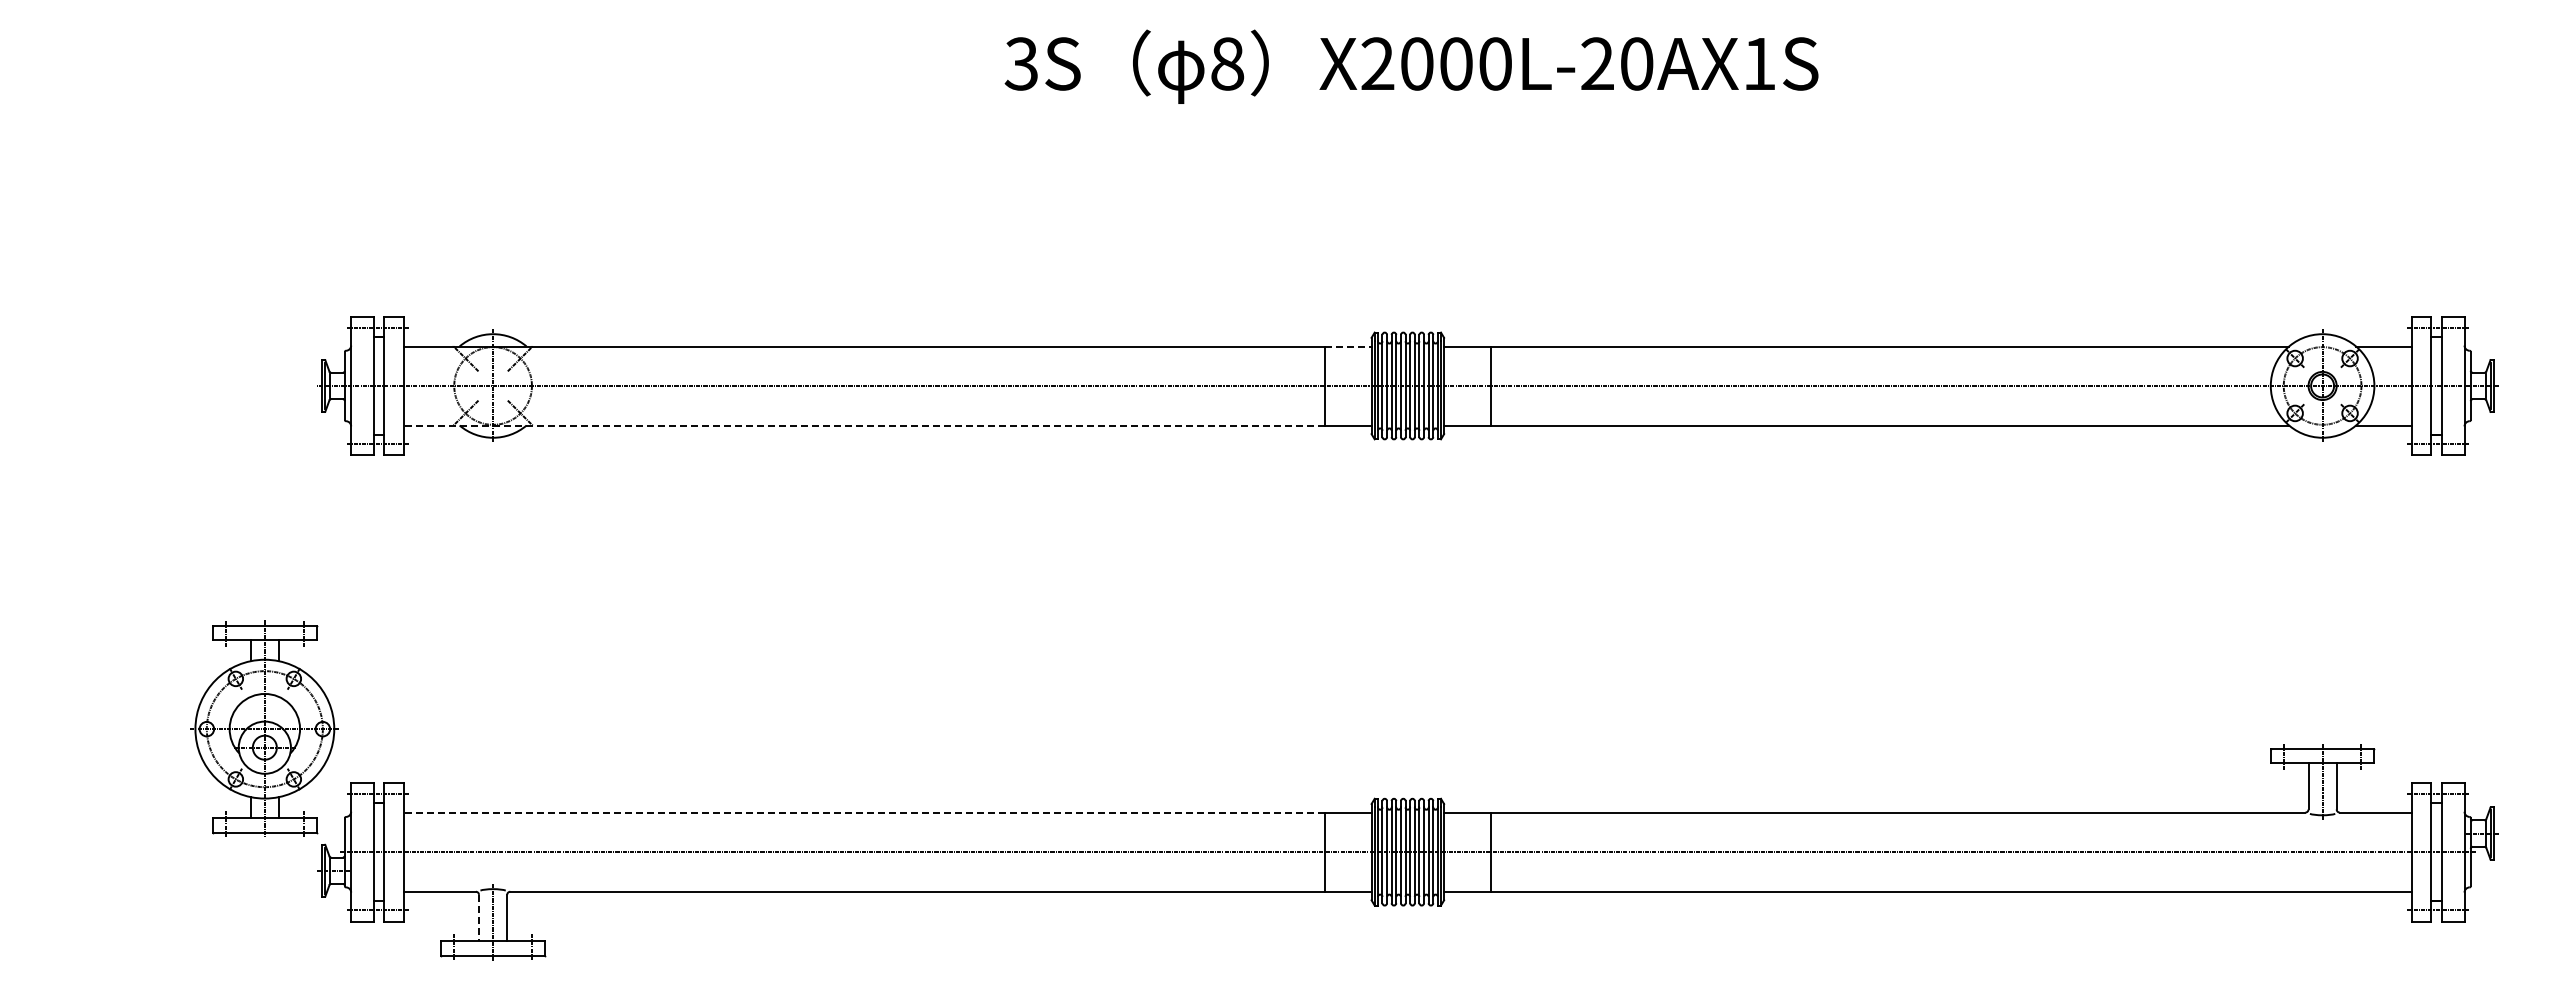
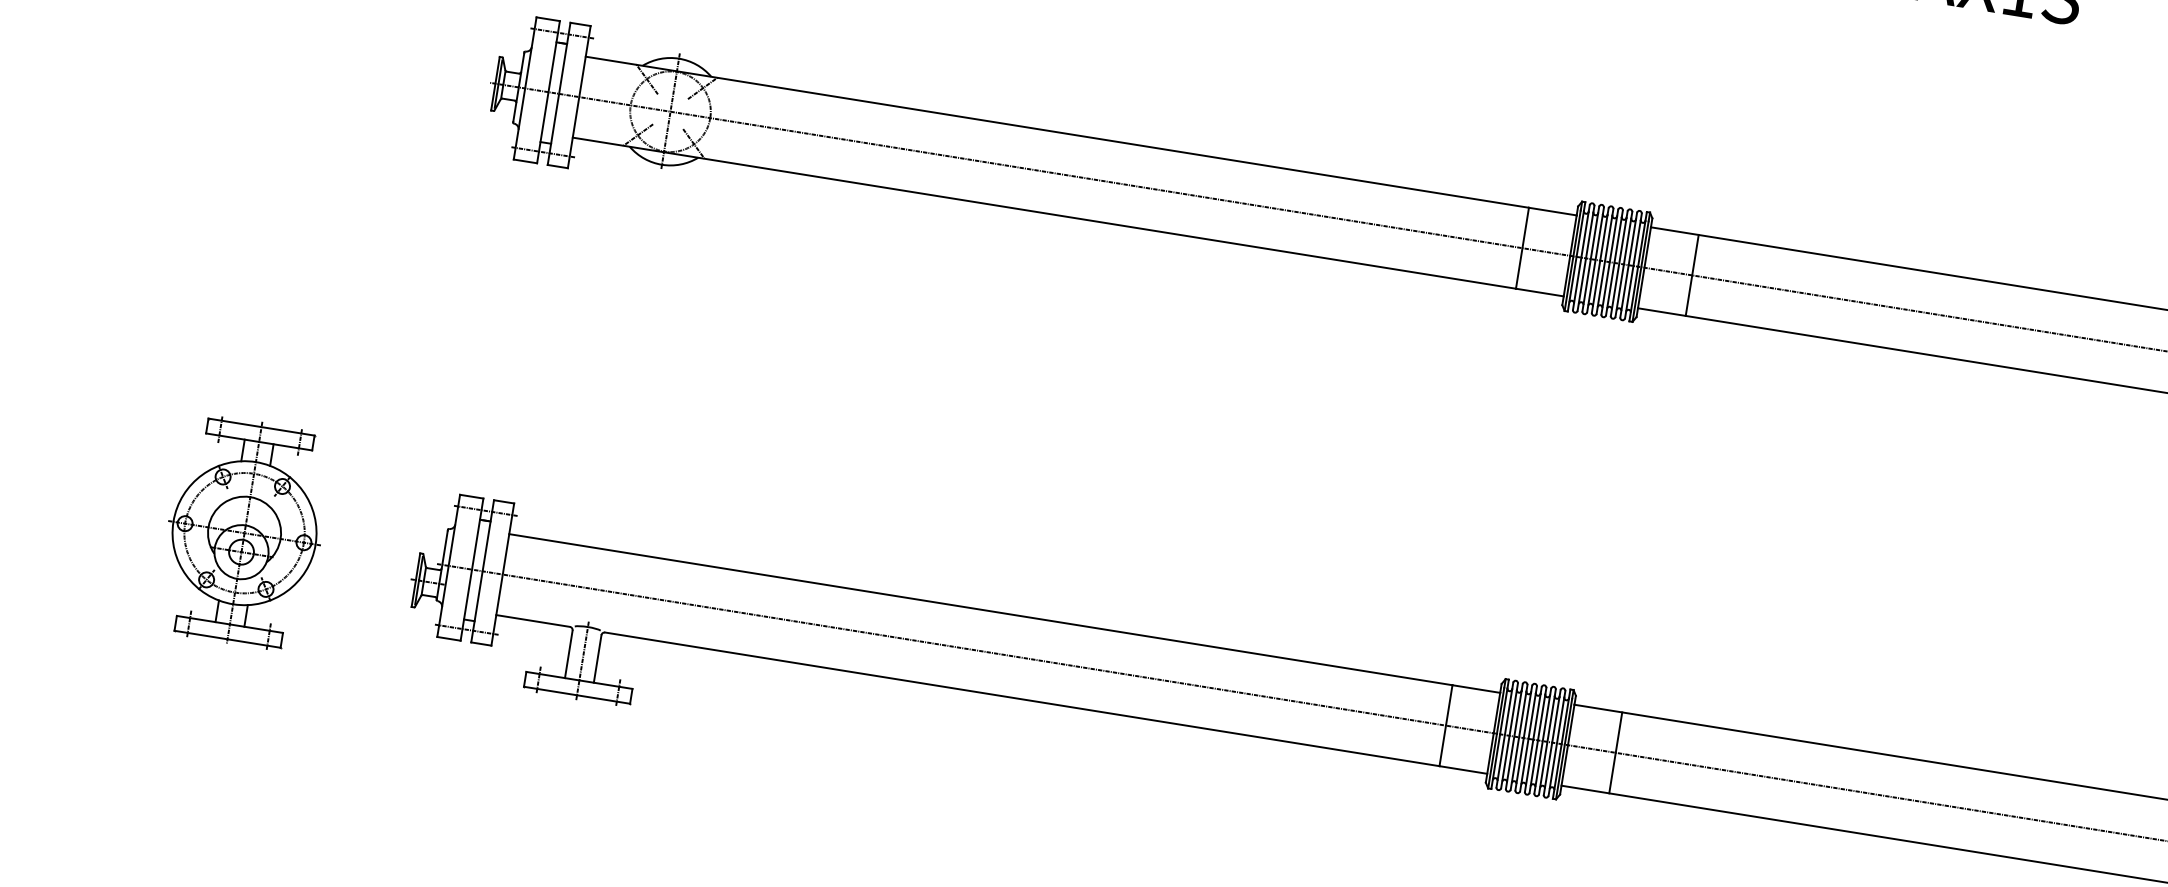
line: (1348, 346) -> (1553, 211), dashed -> solid
line: (864, 425) -> (1044, 213), dashed -> solid
part: (264, 728) -> (244, 532), moved
line: (864, 812) -> (980, 609), dashed -> solid
line: (479, 918) -> (569, 654), dashed -> solid

